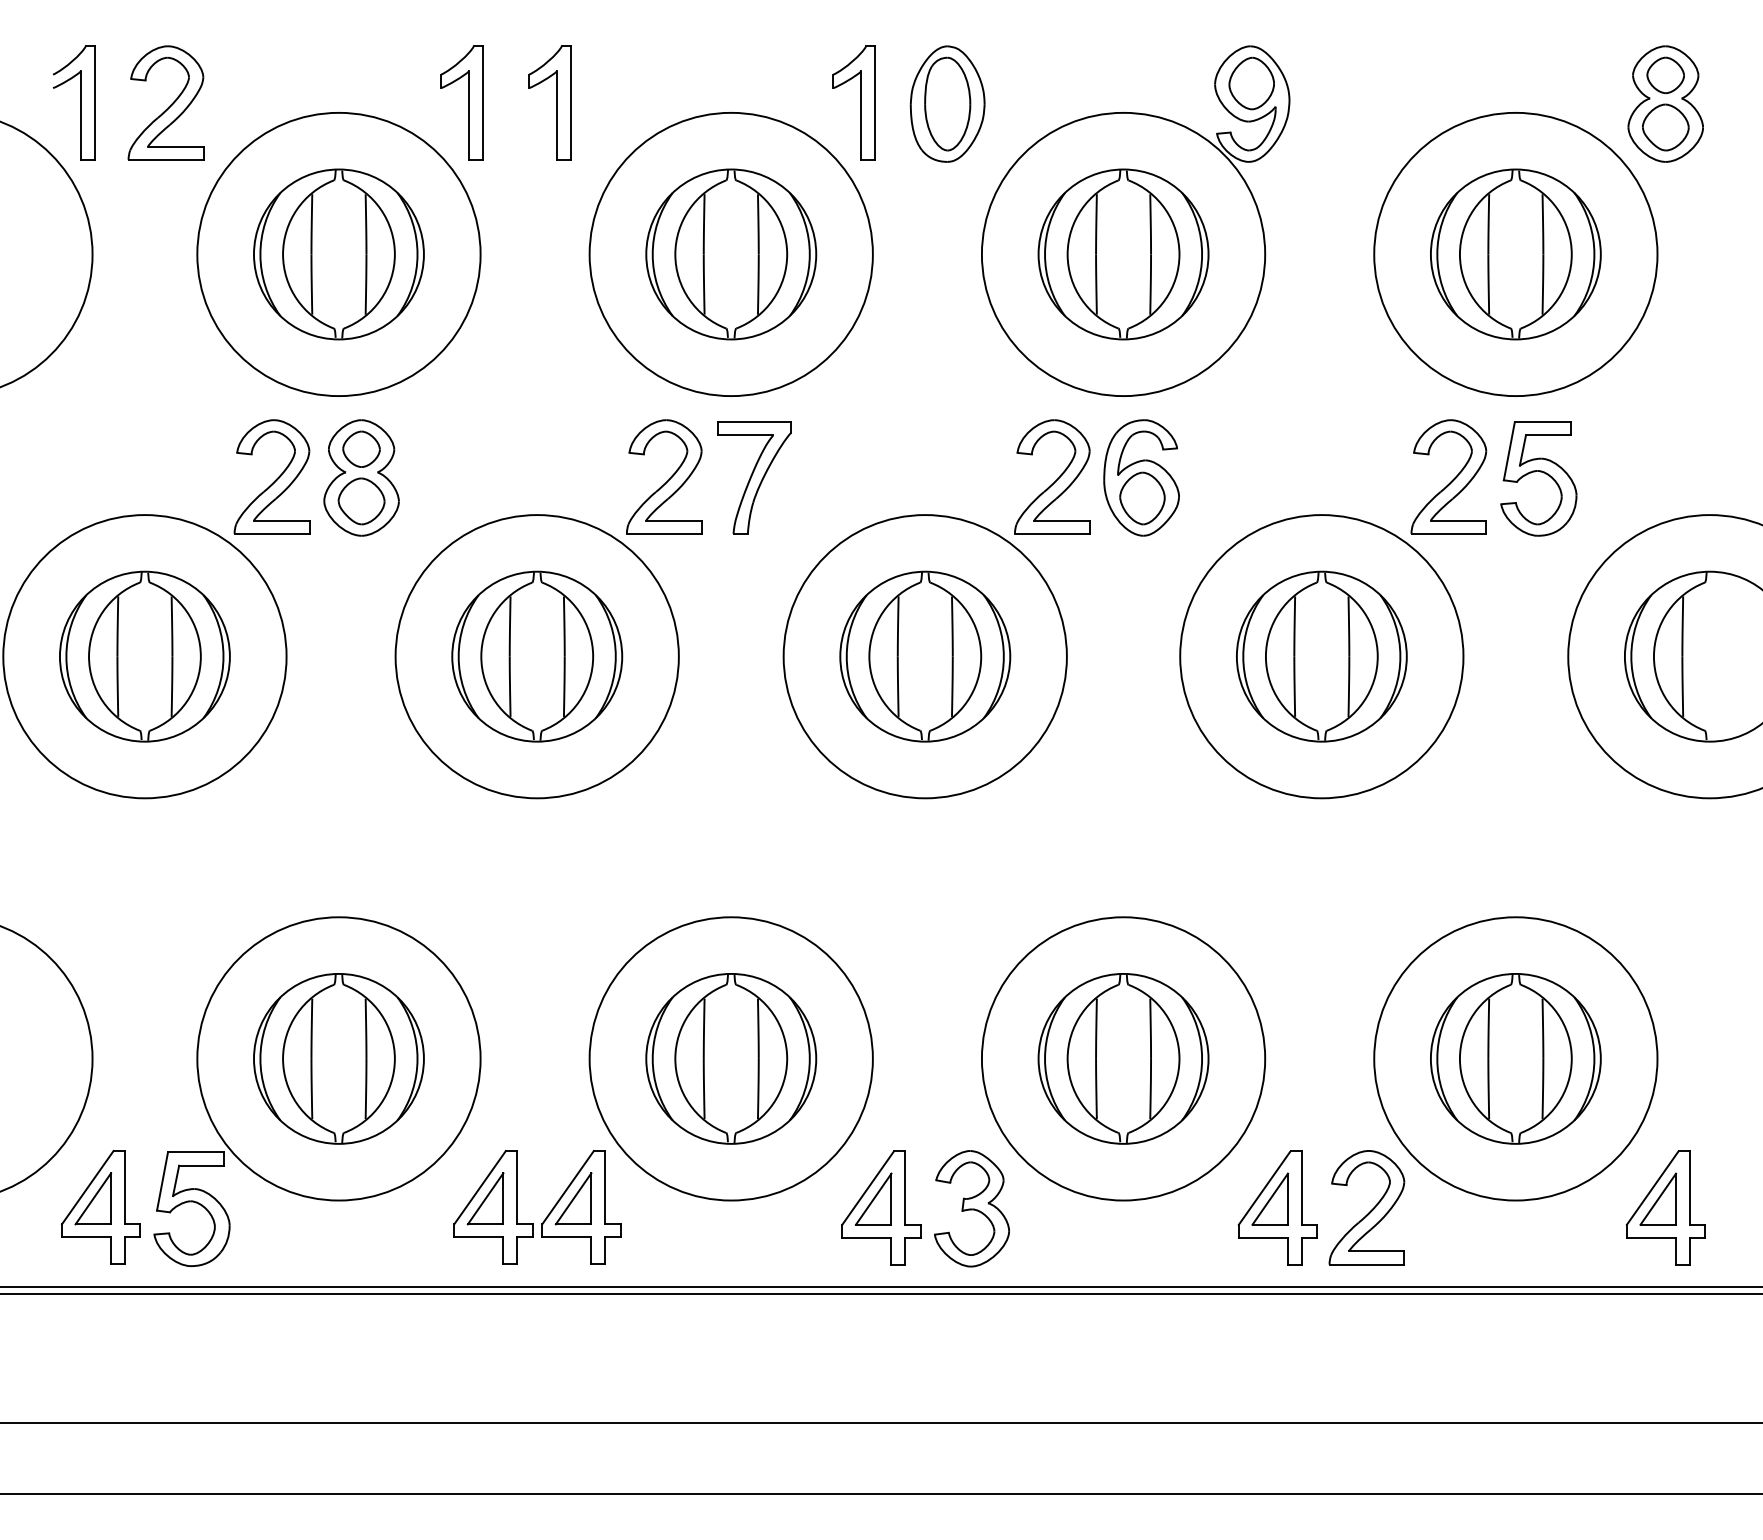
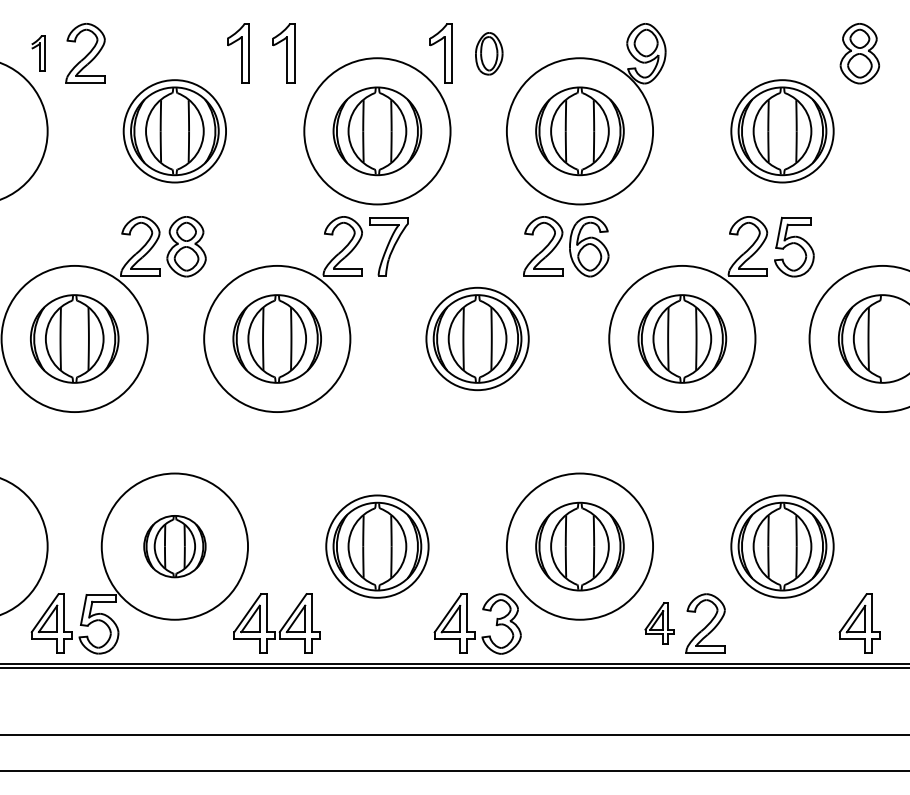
part: (74, 103) -> (38, 53), size x0.6
part: (948, 103) -> (489, 53), size x0.7
circle: (338, 254) -> (174, 131), size x0.7
circle: (1515, 254) -> (782, 131), size x0.7
circle: (925, 655) -> (477, 338), size x0.7
part: (338, 1058) -> (174, 546), size x0.7
circle: (731, 1058) -> (377, 546), size x0.7
circle: (1515, 1058) -> (782, 546), size x0.7
part: (1277, 1207) -> (659, 623), size x0.7

